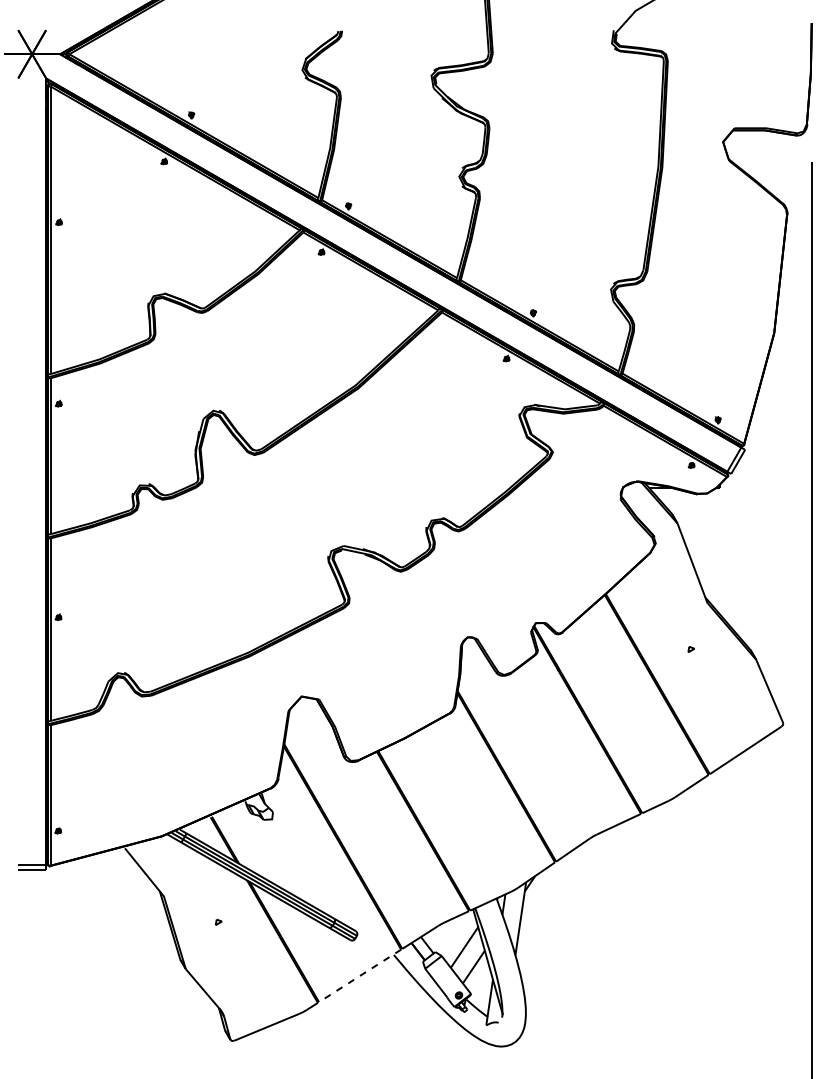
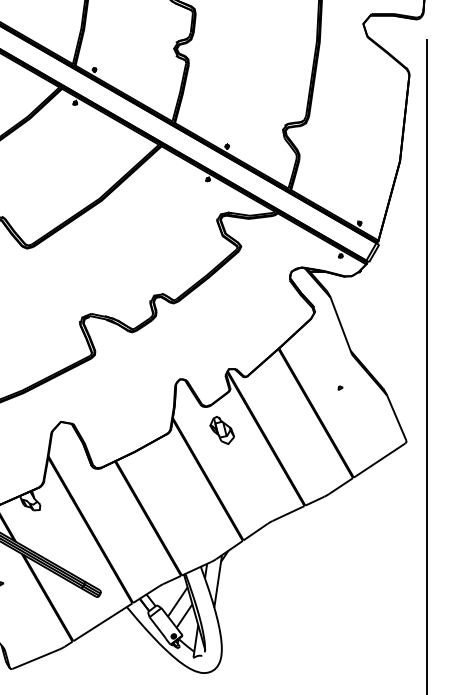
part: (526, 708) -> (222, 430), added
line: (360, 975) -> (103, 622), dashed -> solid

